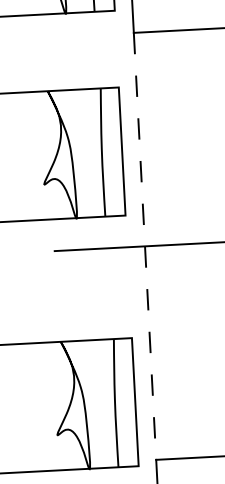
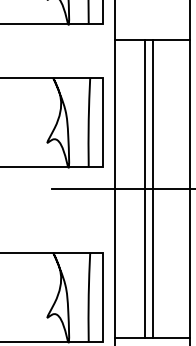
line: (198, 243) -> (152, 189), added
line: (188, 244) -> (145, 189), added
line: (145, 246) -> (115, 189), dashed -> solid

